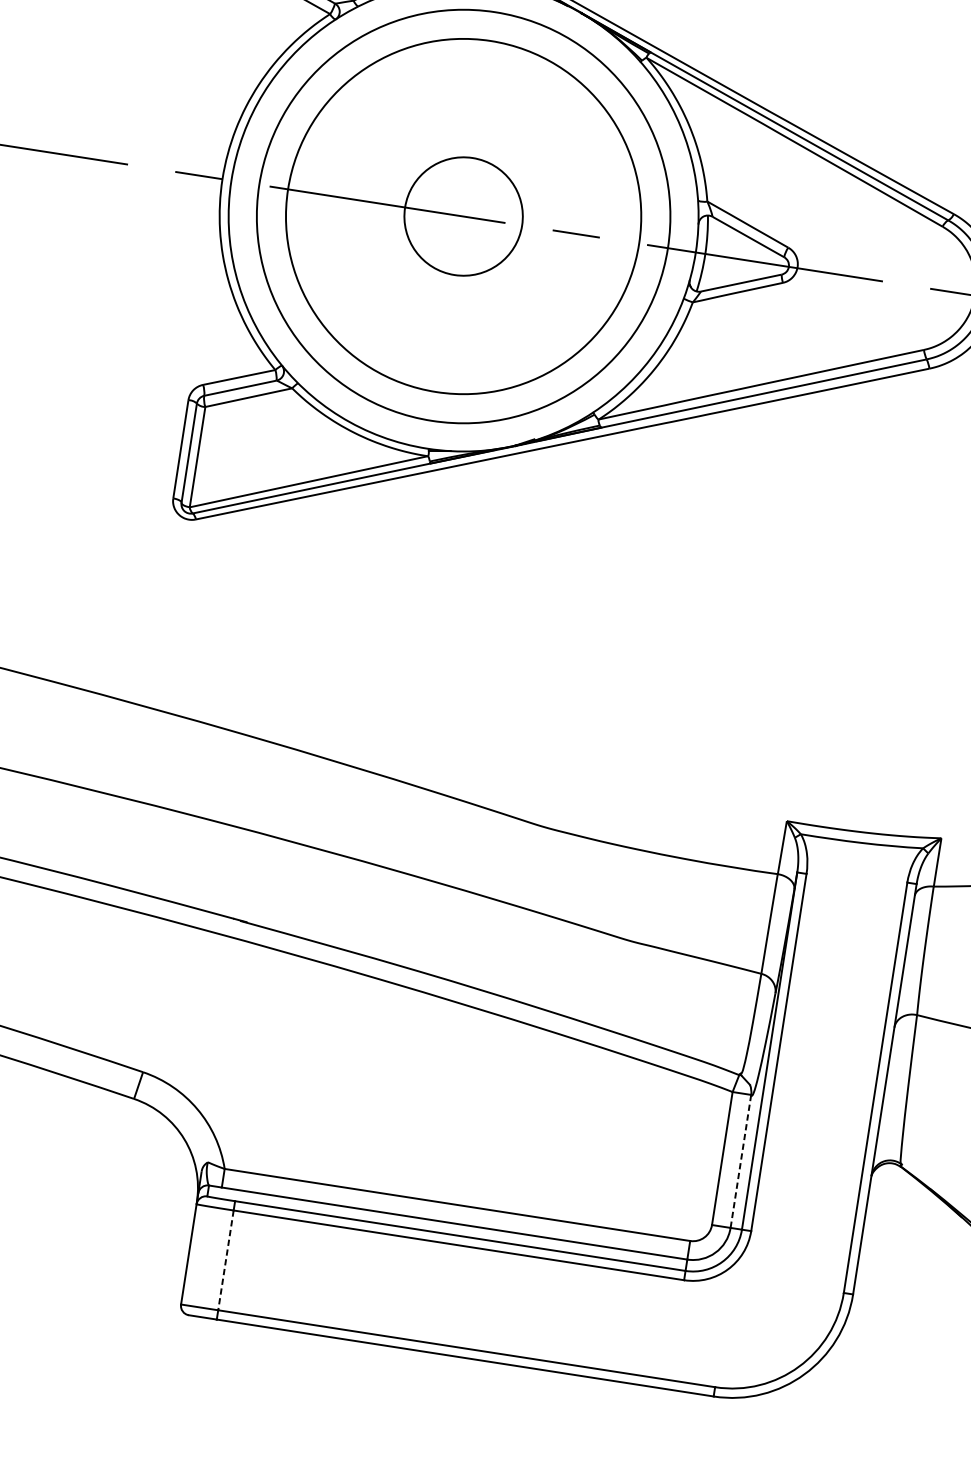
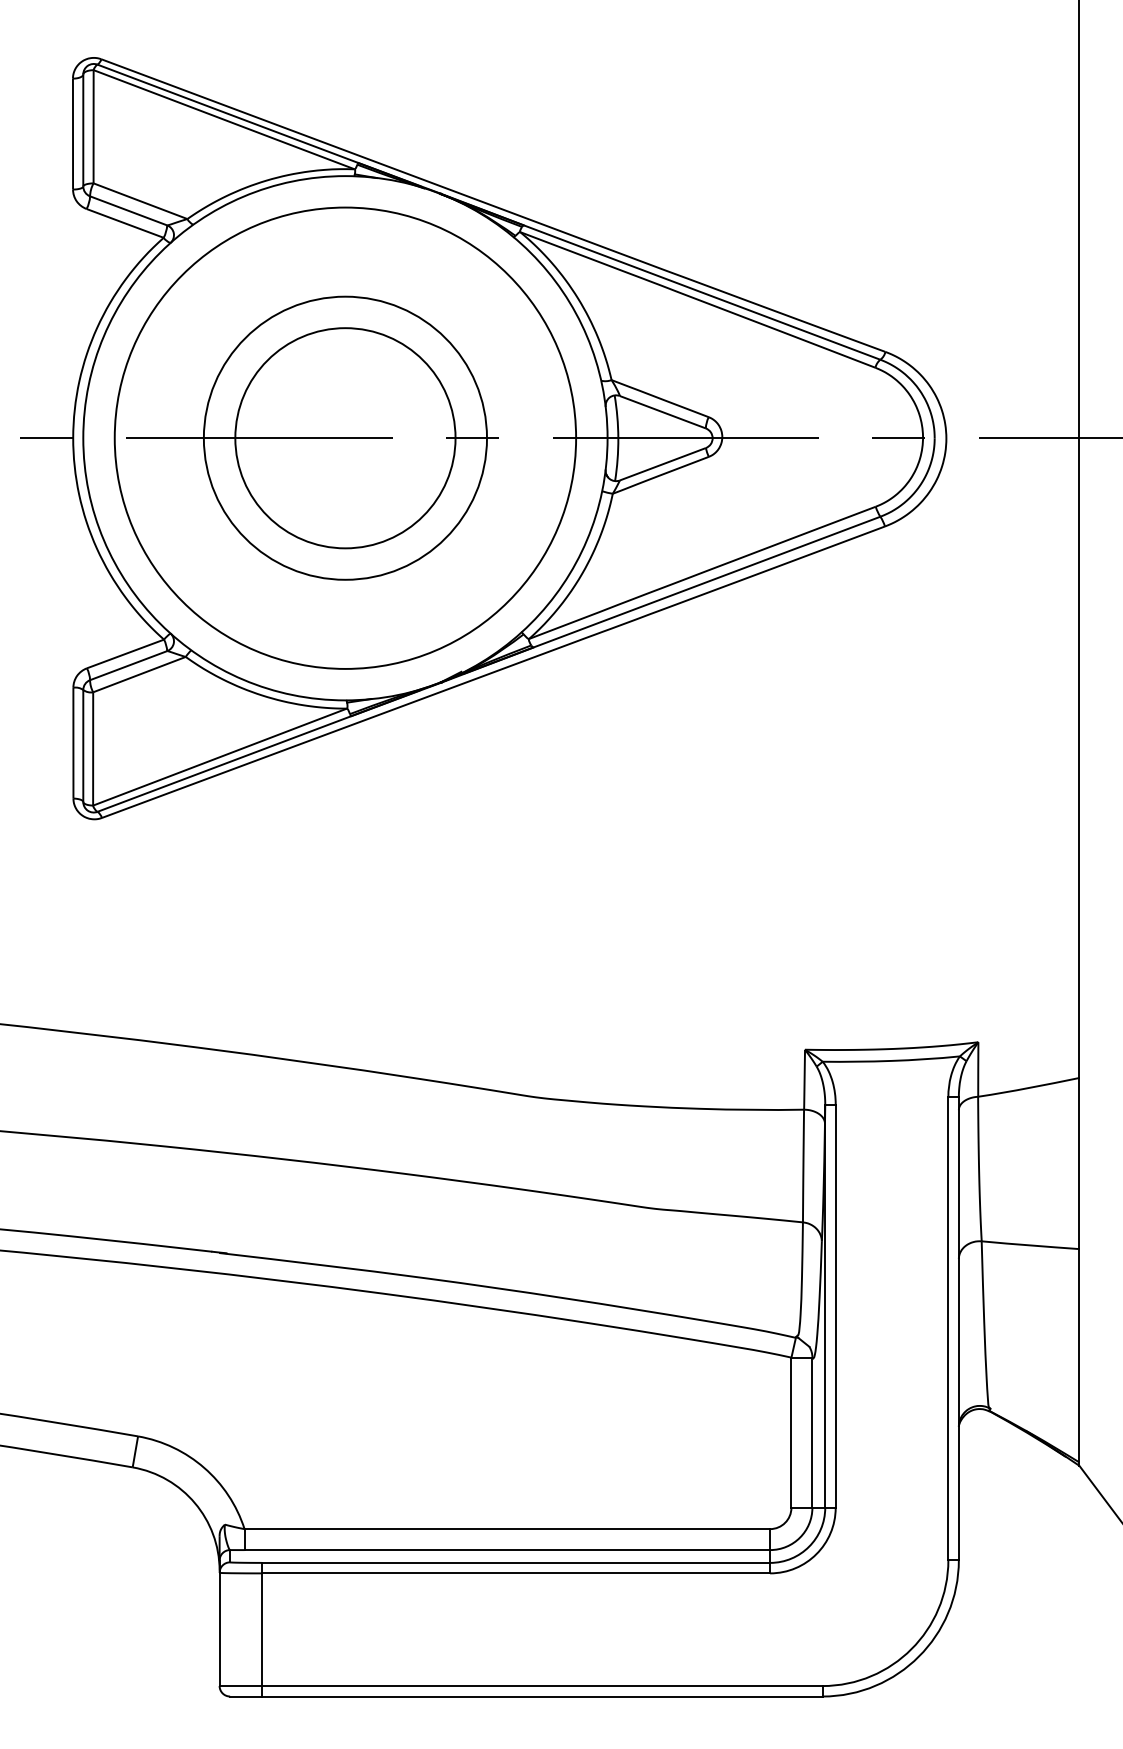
circle: (463, 215) -> (345, 437), size x0.71
circle: (463, 216) -> (345, 438), size x1.67
line: (740, 1162) -> (812, 1433), dashed -> solid
line: (225, 1261) -> (261, 1630), dashed -> solid

